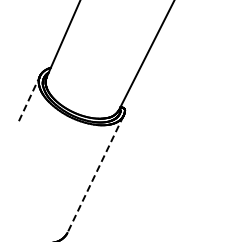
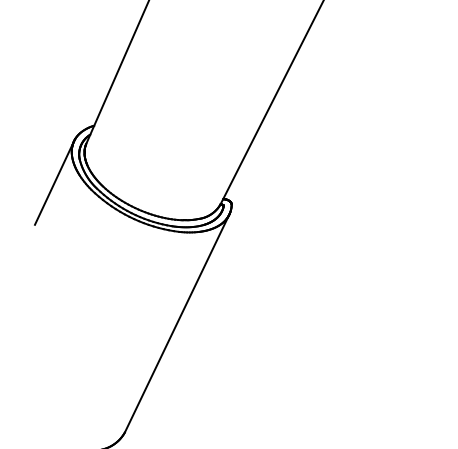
line: (29, 98) -> (54, 182), dashed -> solid
line: (95, 174) -> (177, 323), dashed -> solid

